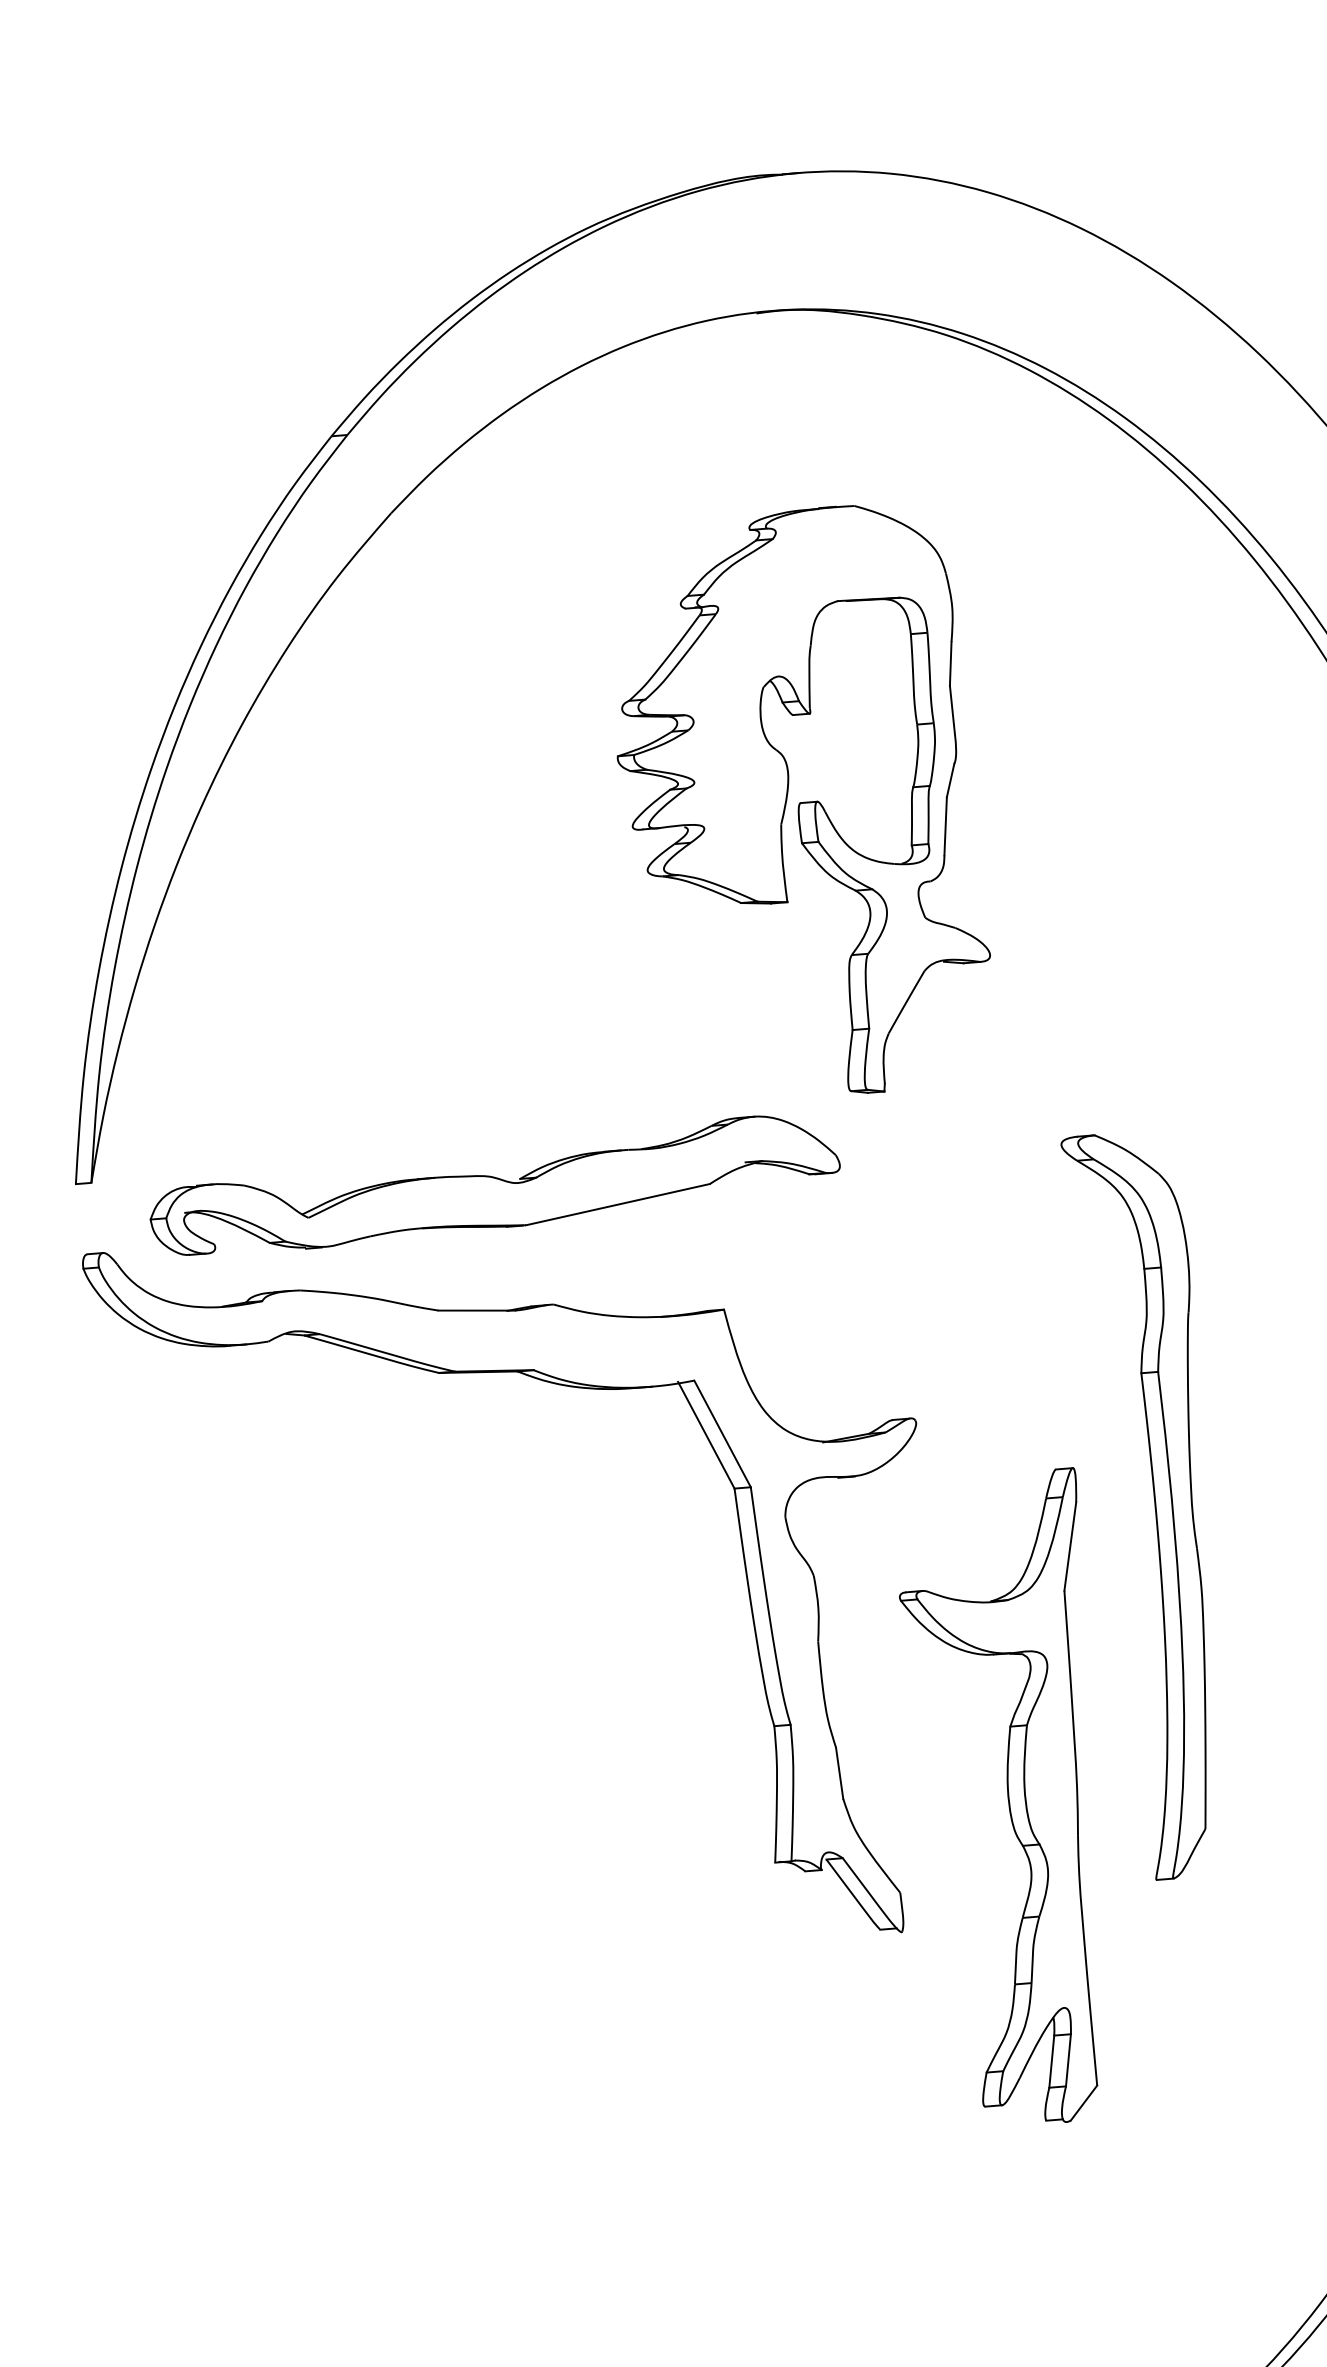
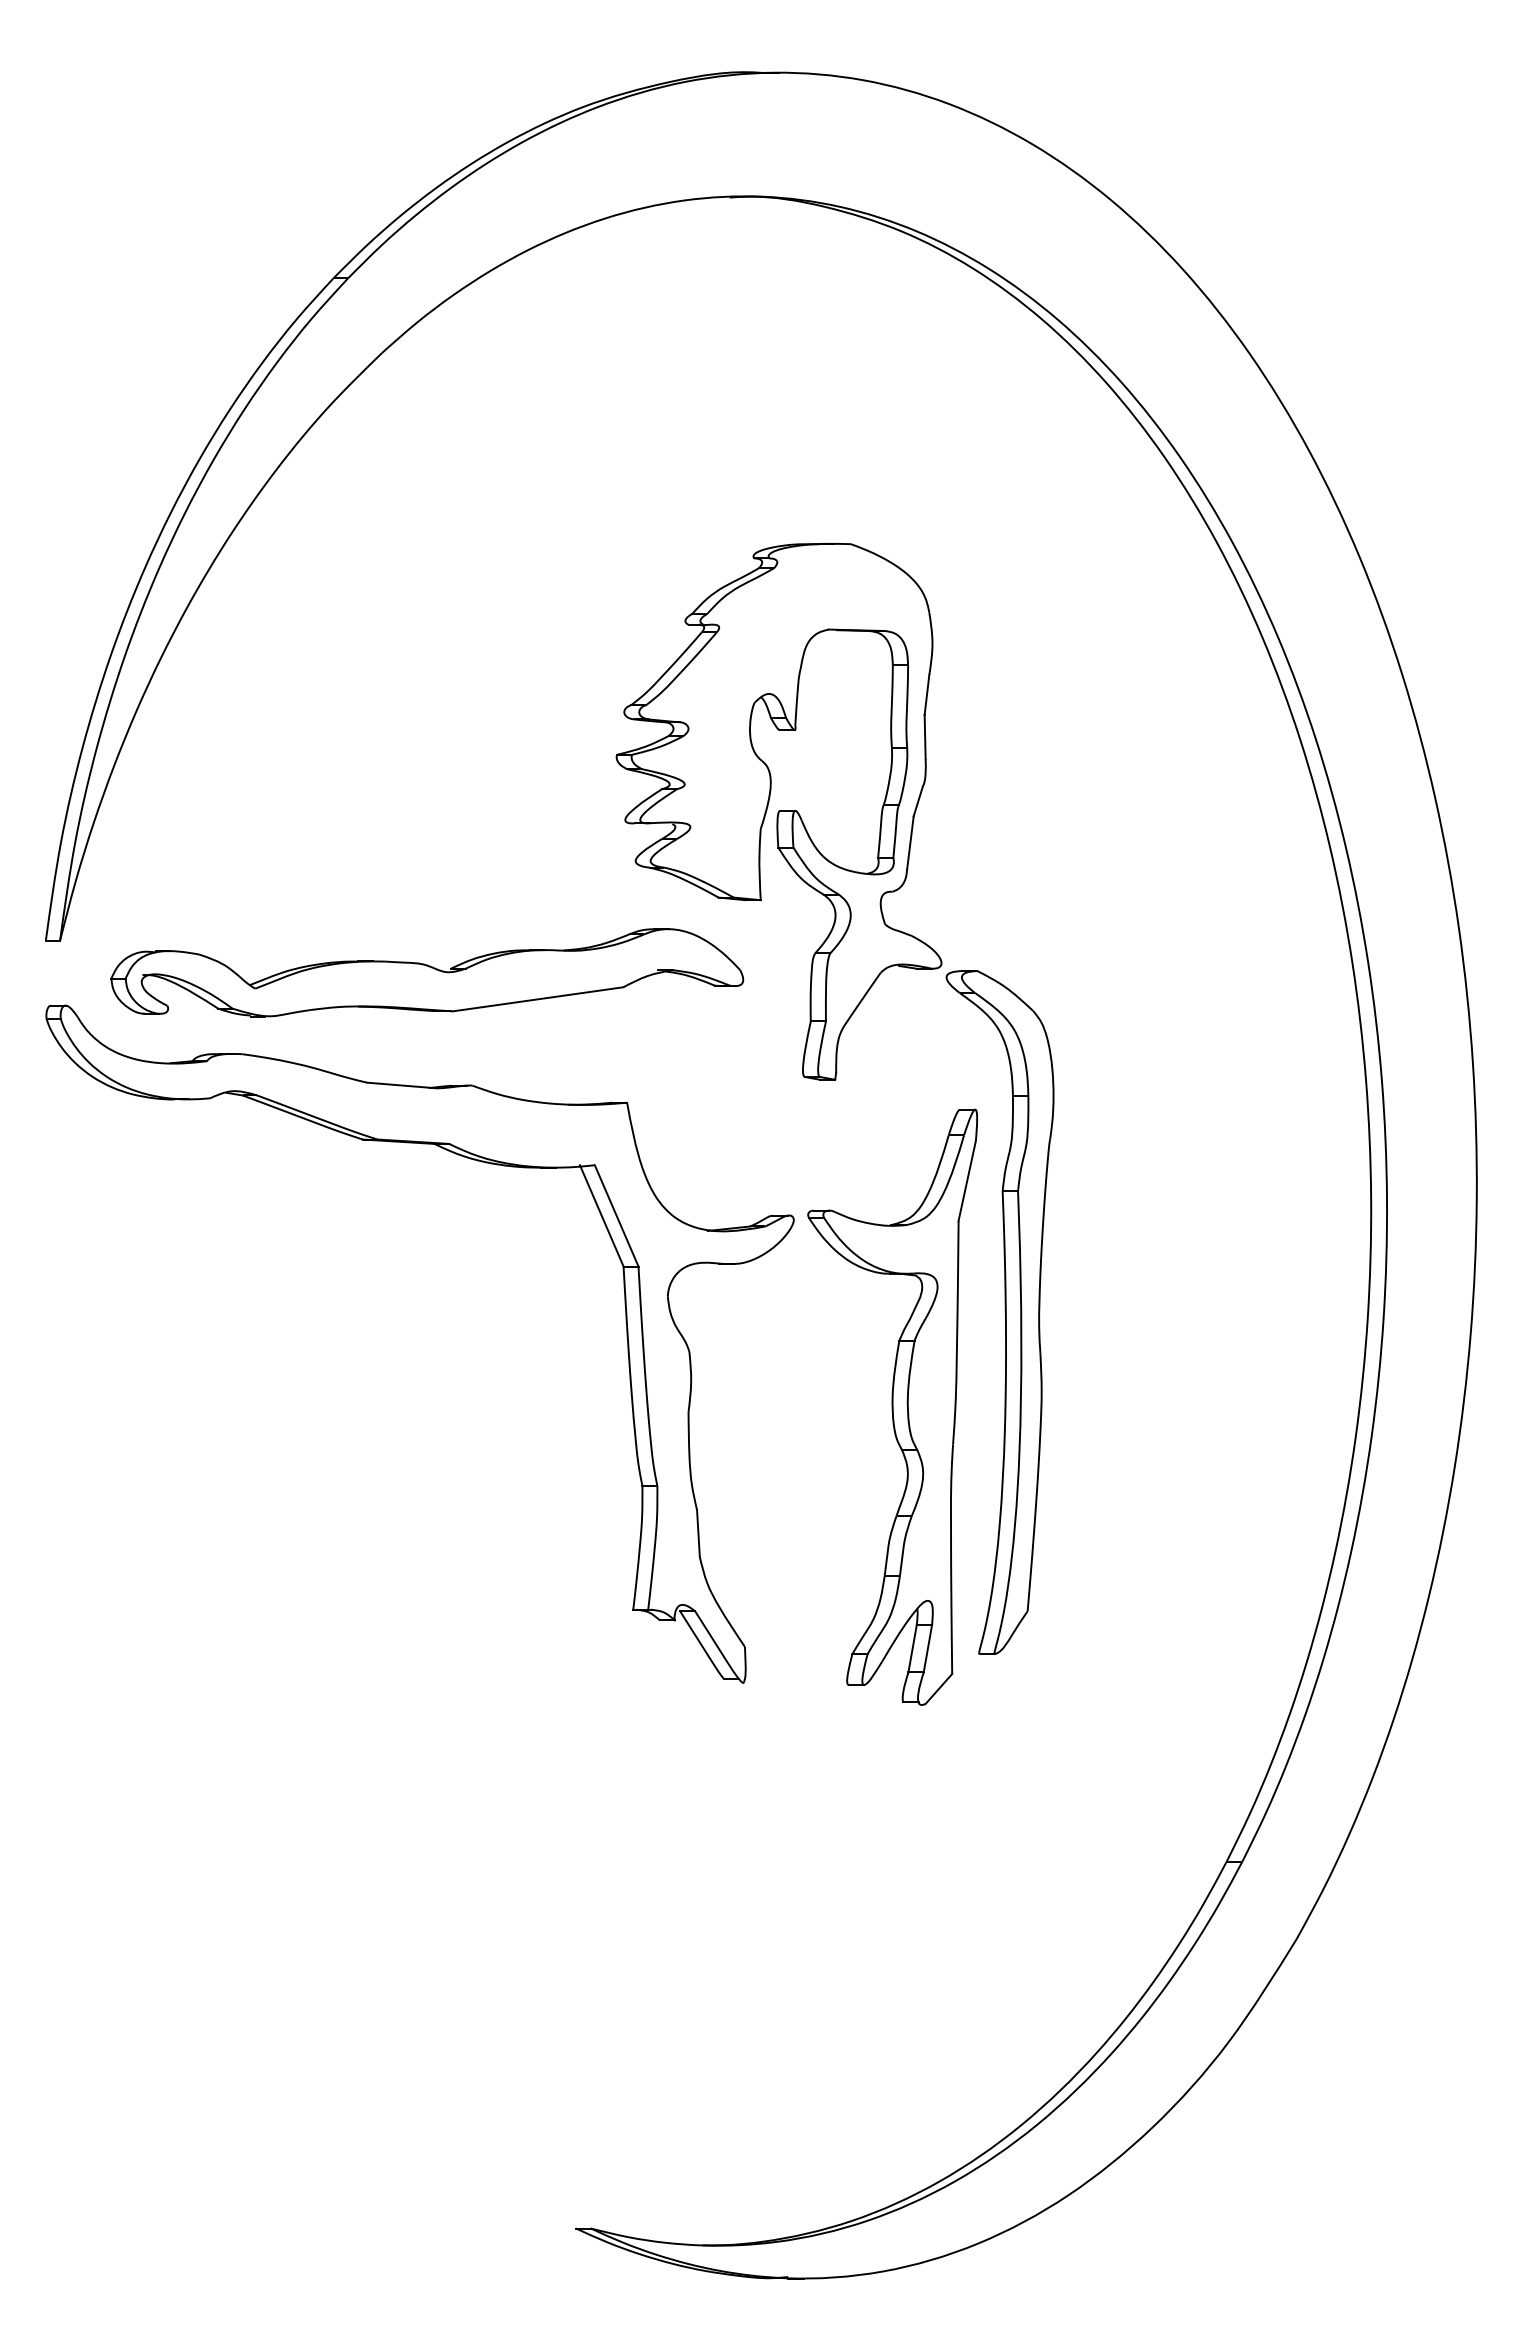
part: (799, 803) -> (778, 811), moved
part: (1008, 1799) -> (892, 1406), moved

